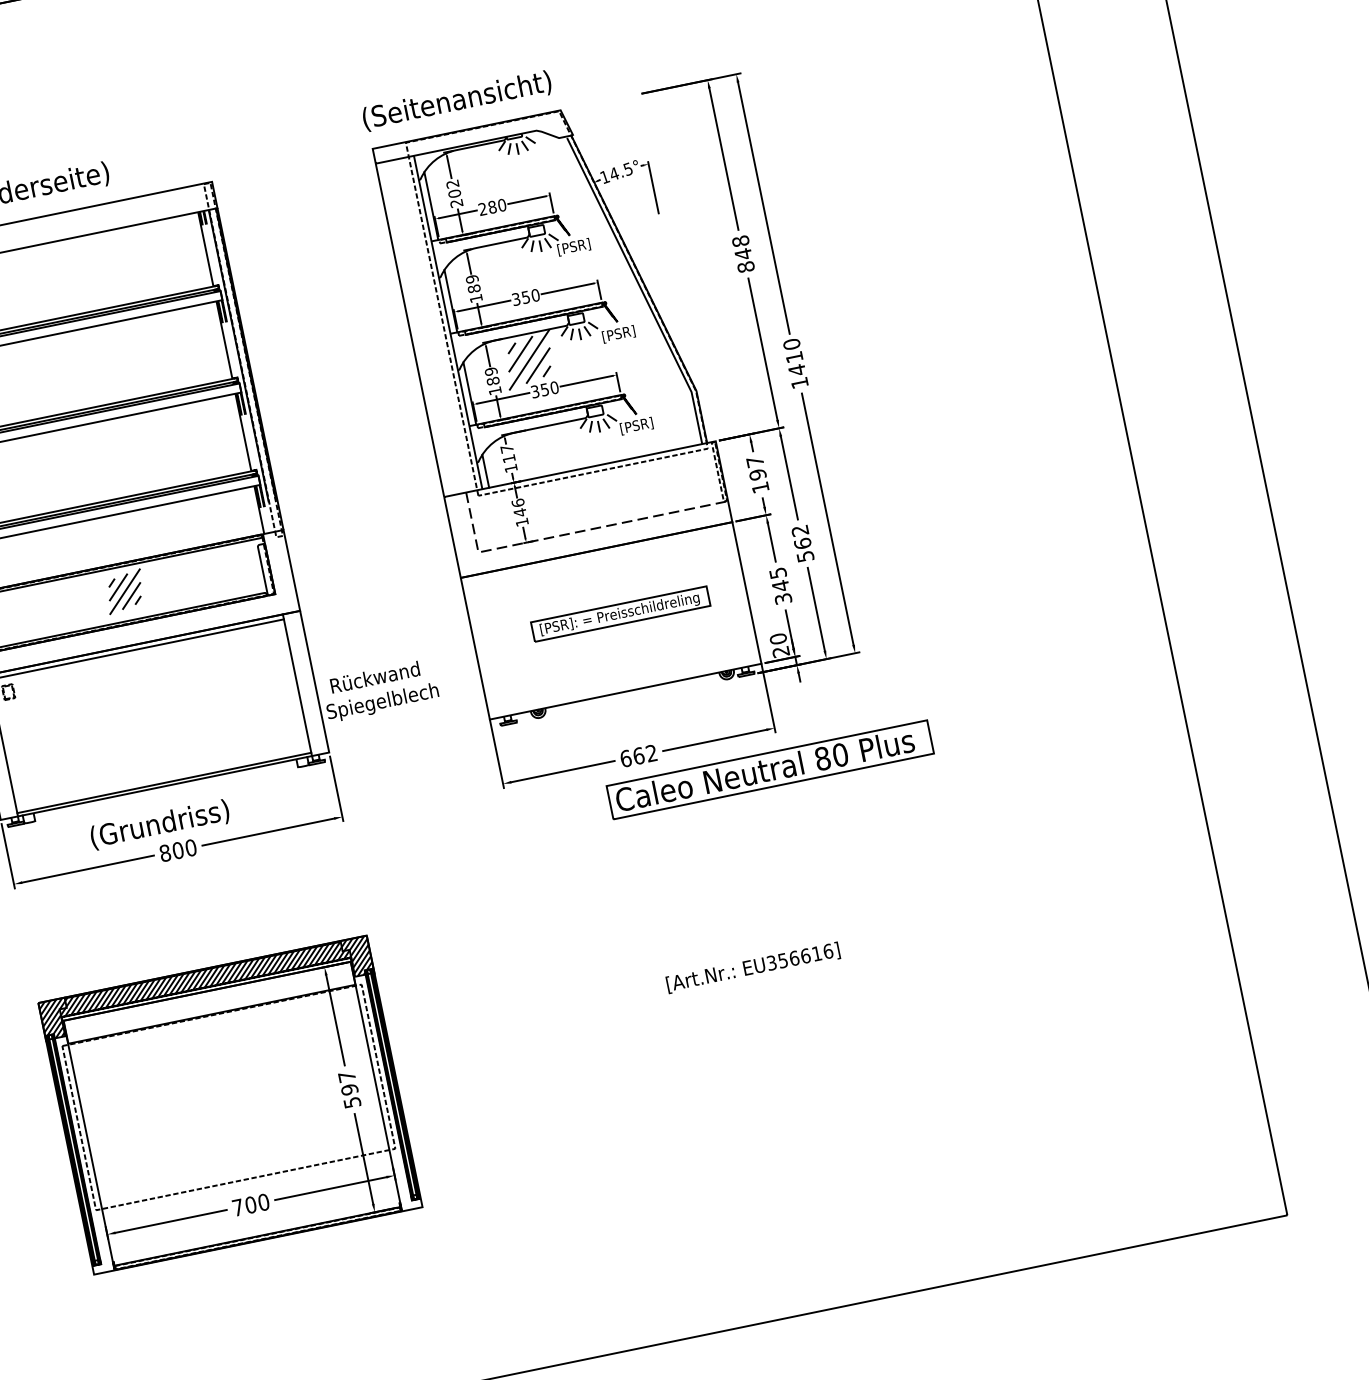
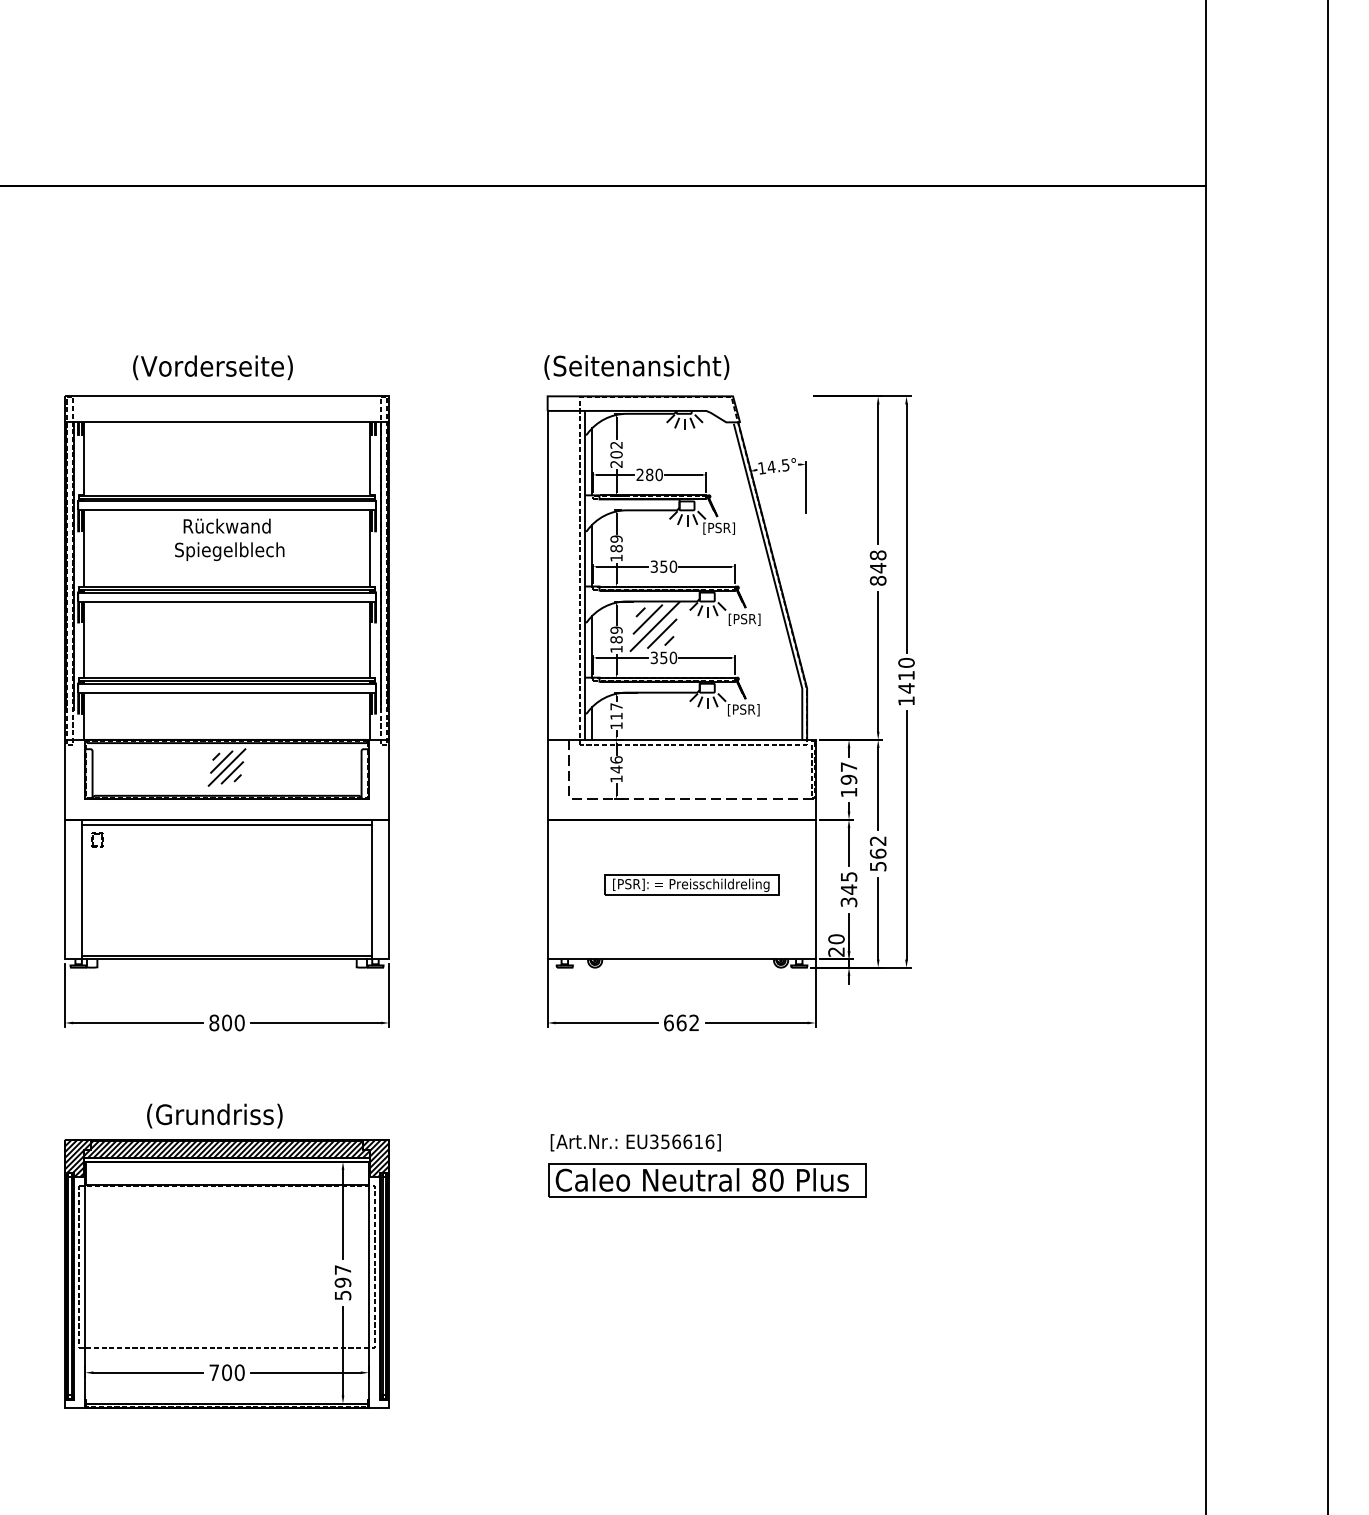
text: (380, 690) -> (229, 539), moved
part: (770, 769) -> (707, 1180), moved
text: (159, 824) -> (214, 1115), moved
text: (752, 967) -> (635, 1142), moved

